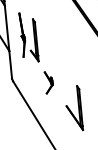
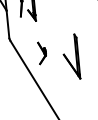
part: (48, 82) -> (41, 53), moved
part: (74, 107) -> (71, 56), moved

